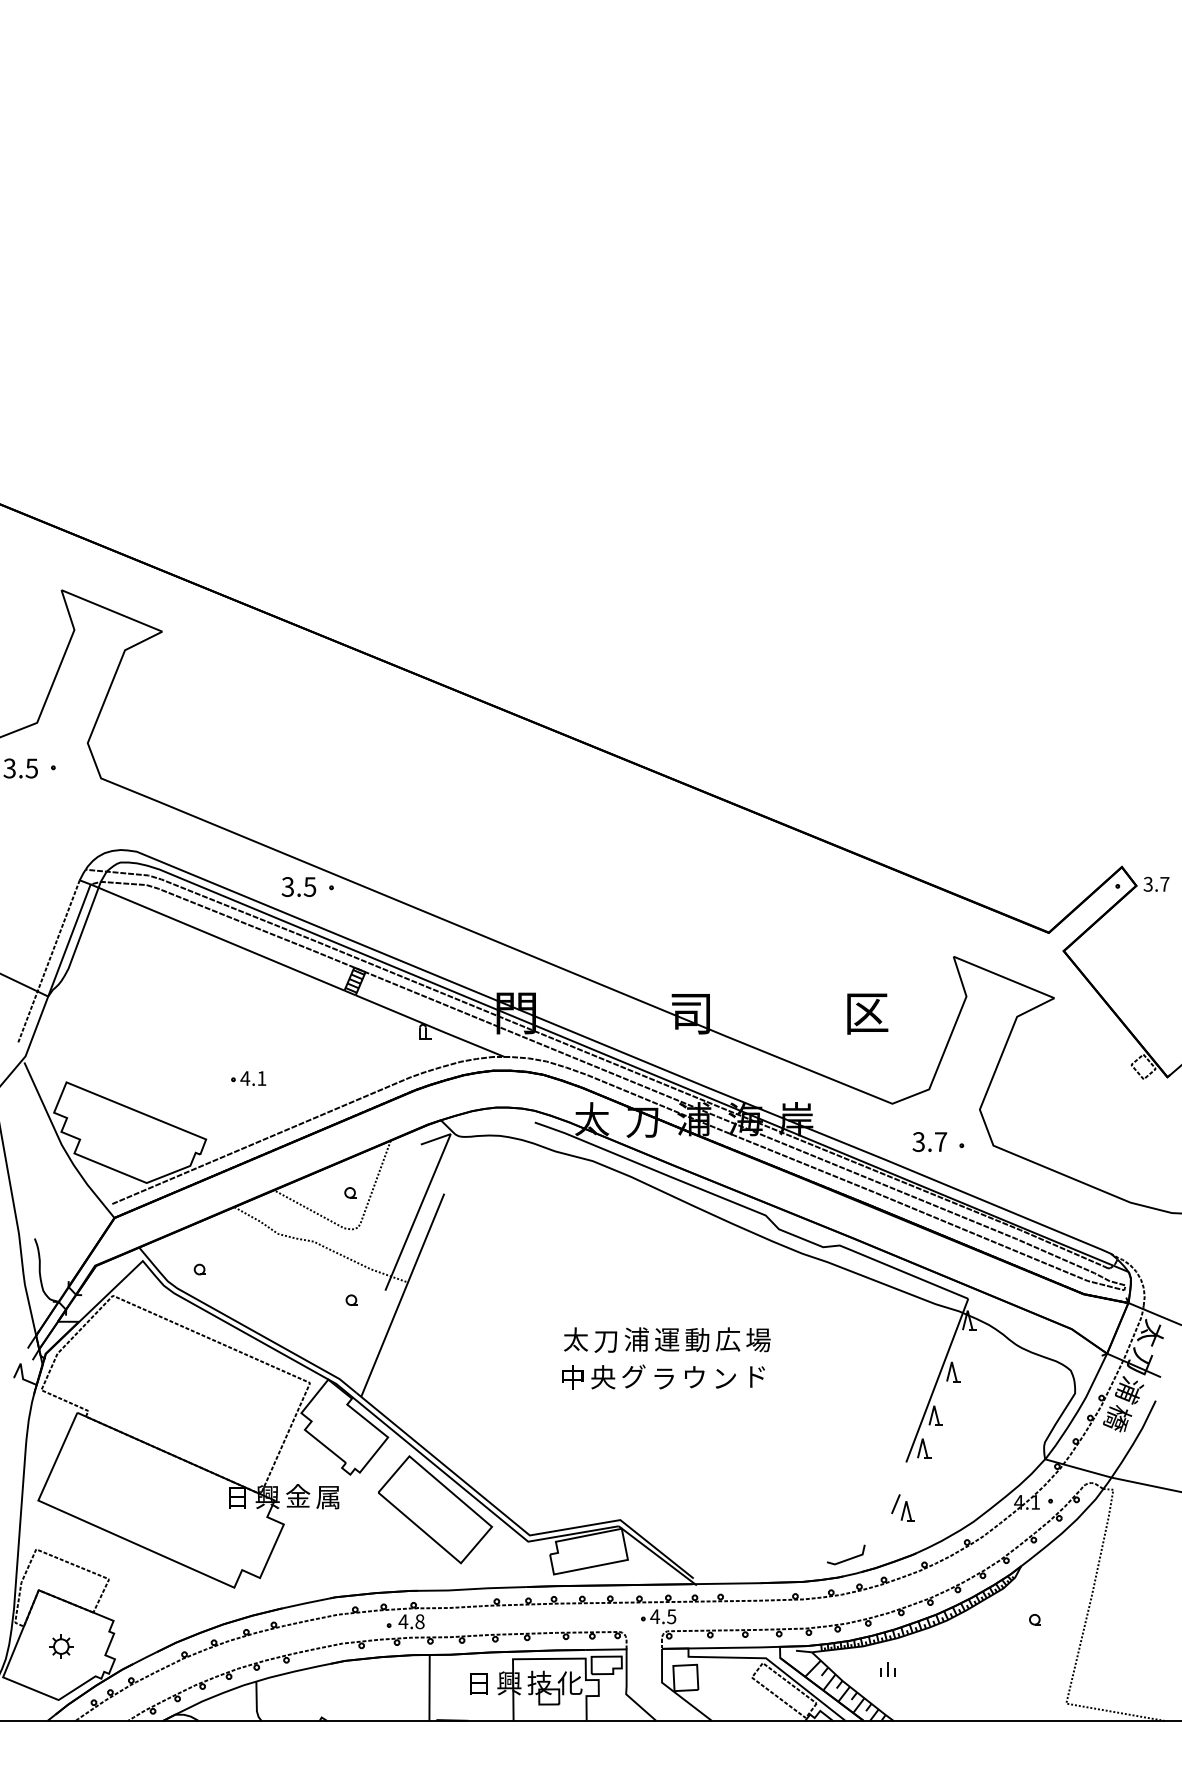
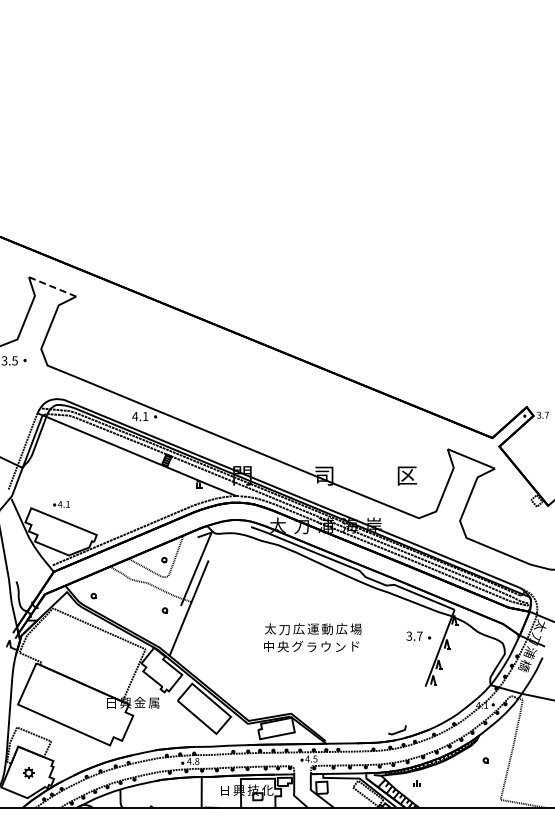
line: (111, 610) -> (52, 286), solid -> dashed
text: (299, 887) -> (140, 416), 3.5 -> 4.1
part: (248, 1078) -> (61, 504), moved
part: (938, 1140) -> (418, 635), moved
text: (635, 1338) -> (298, 628), 浦 -> 広
part: (901, 1506) -> (423, 707), removed

